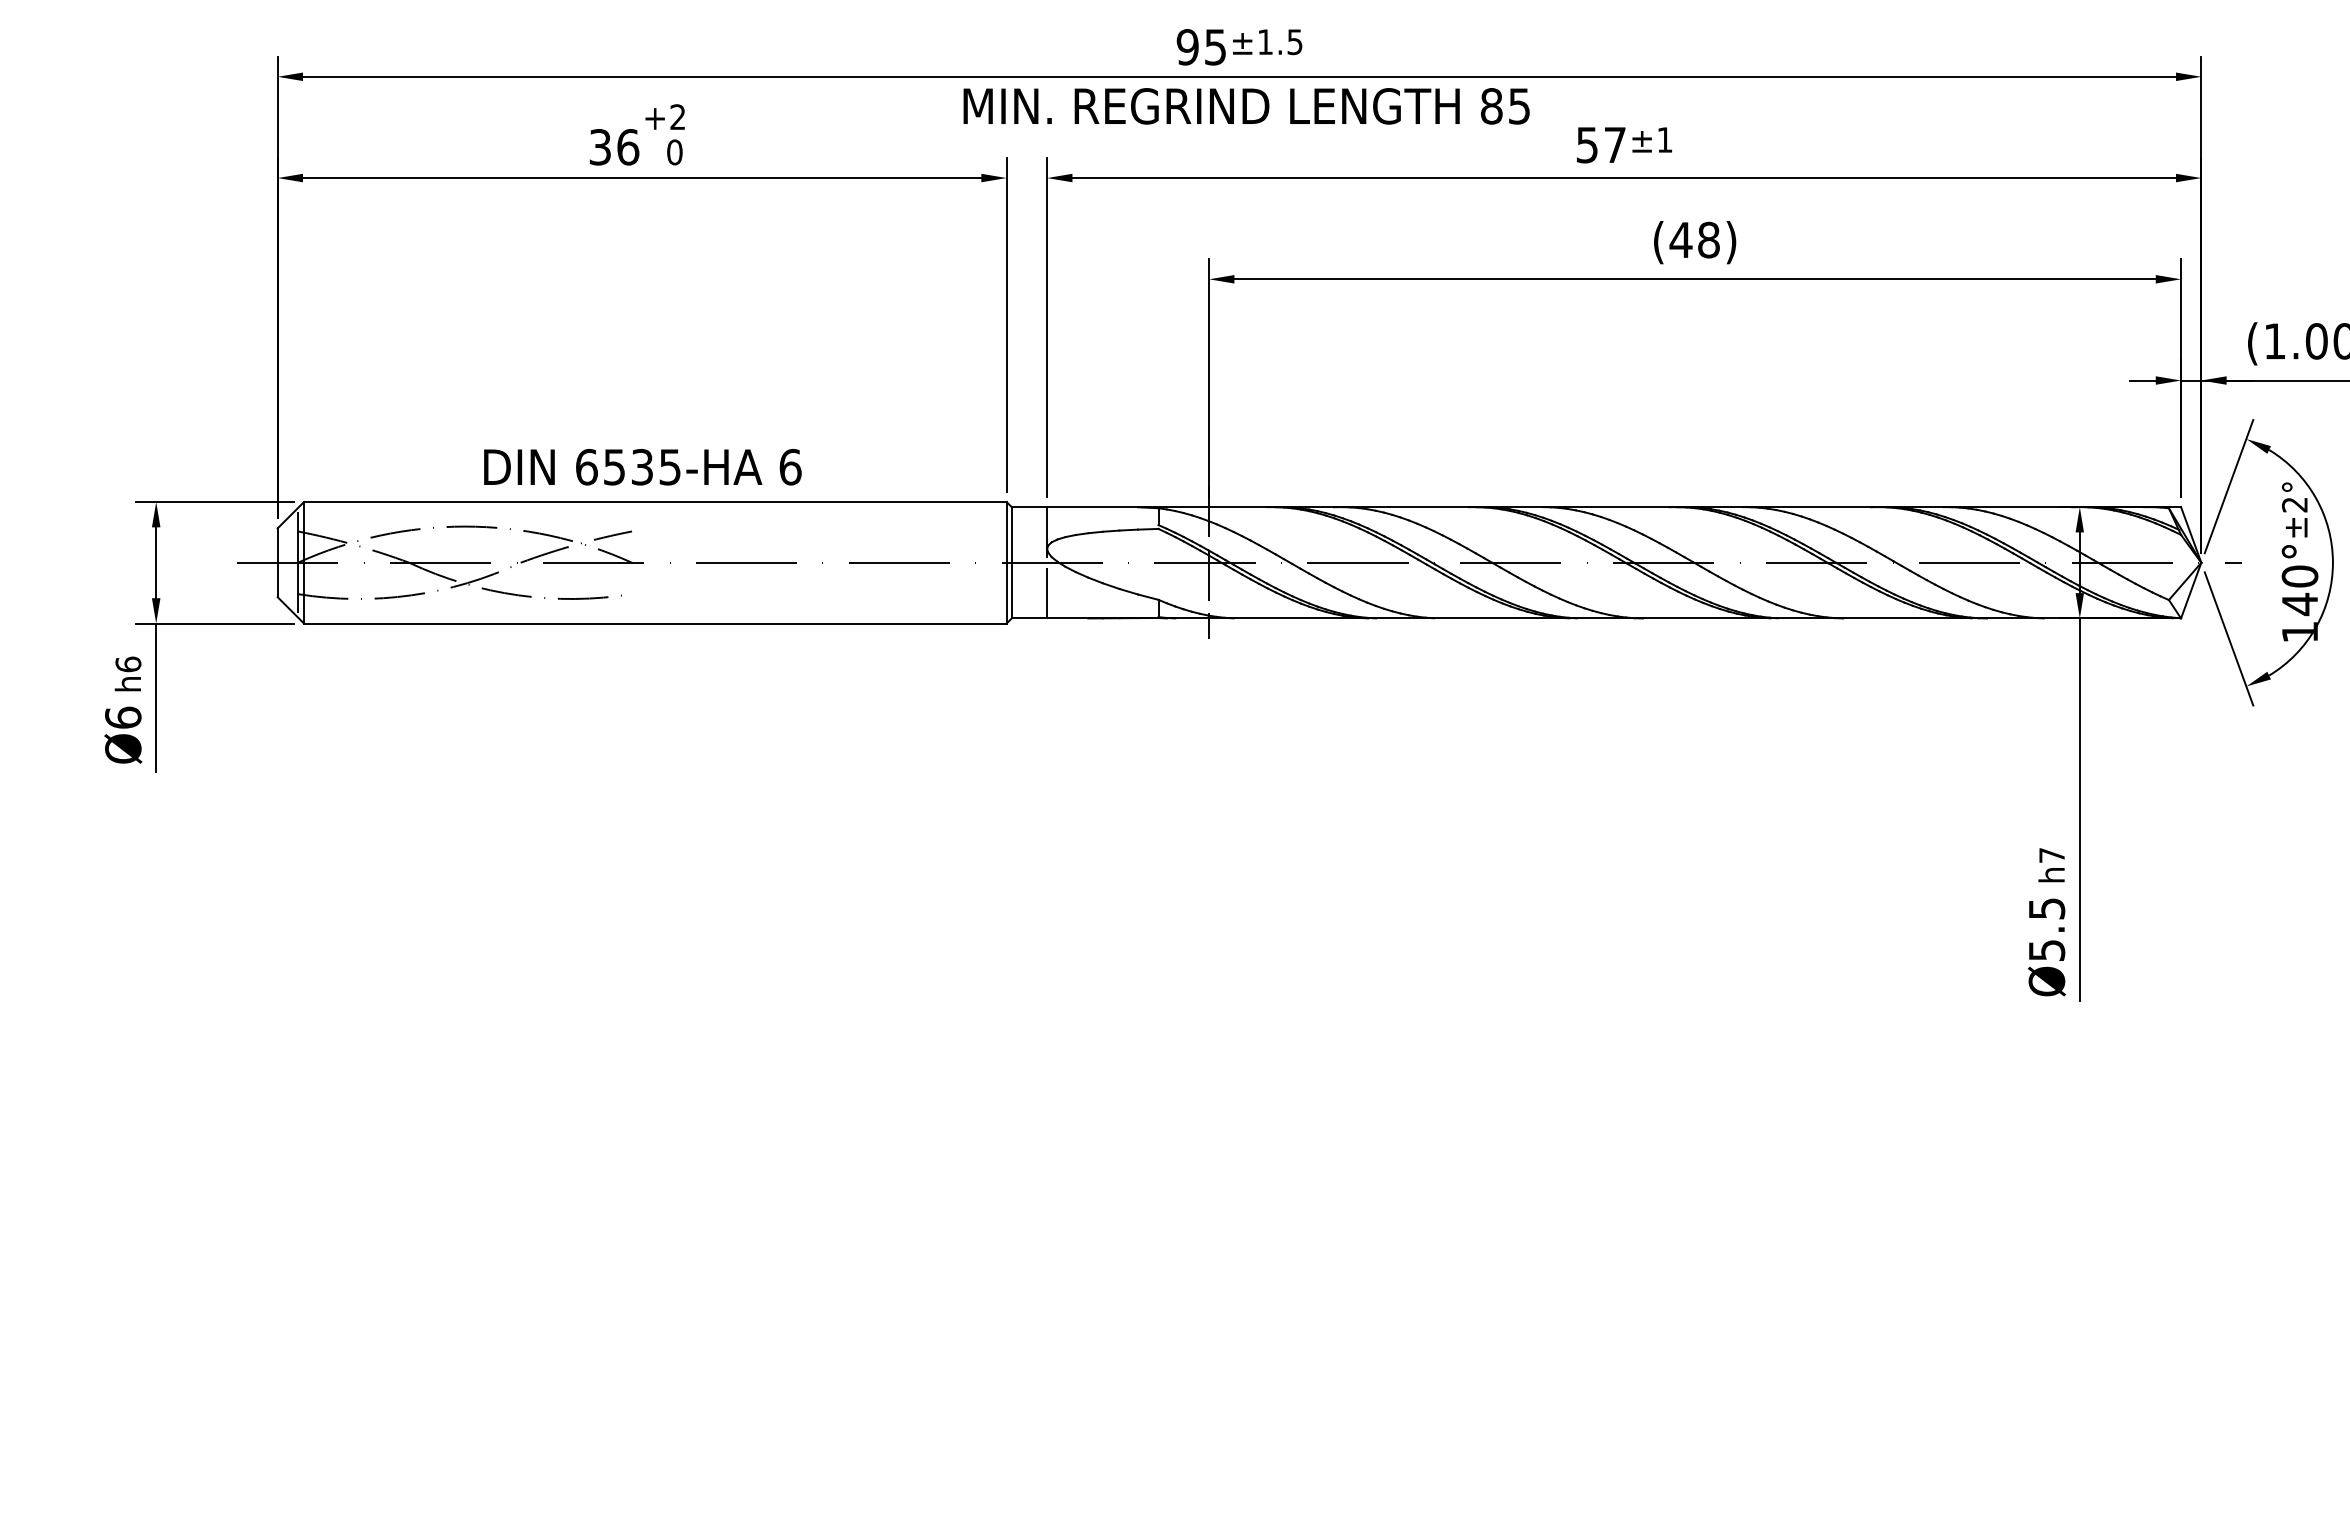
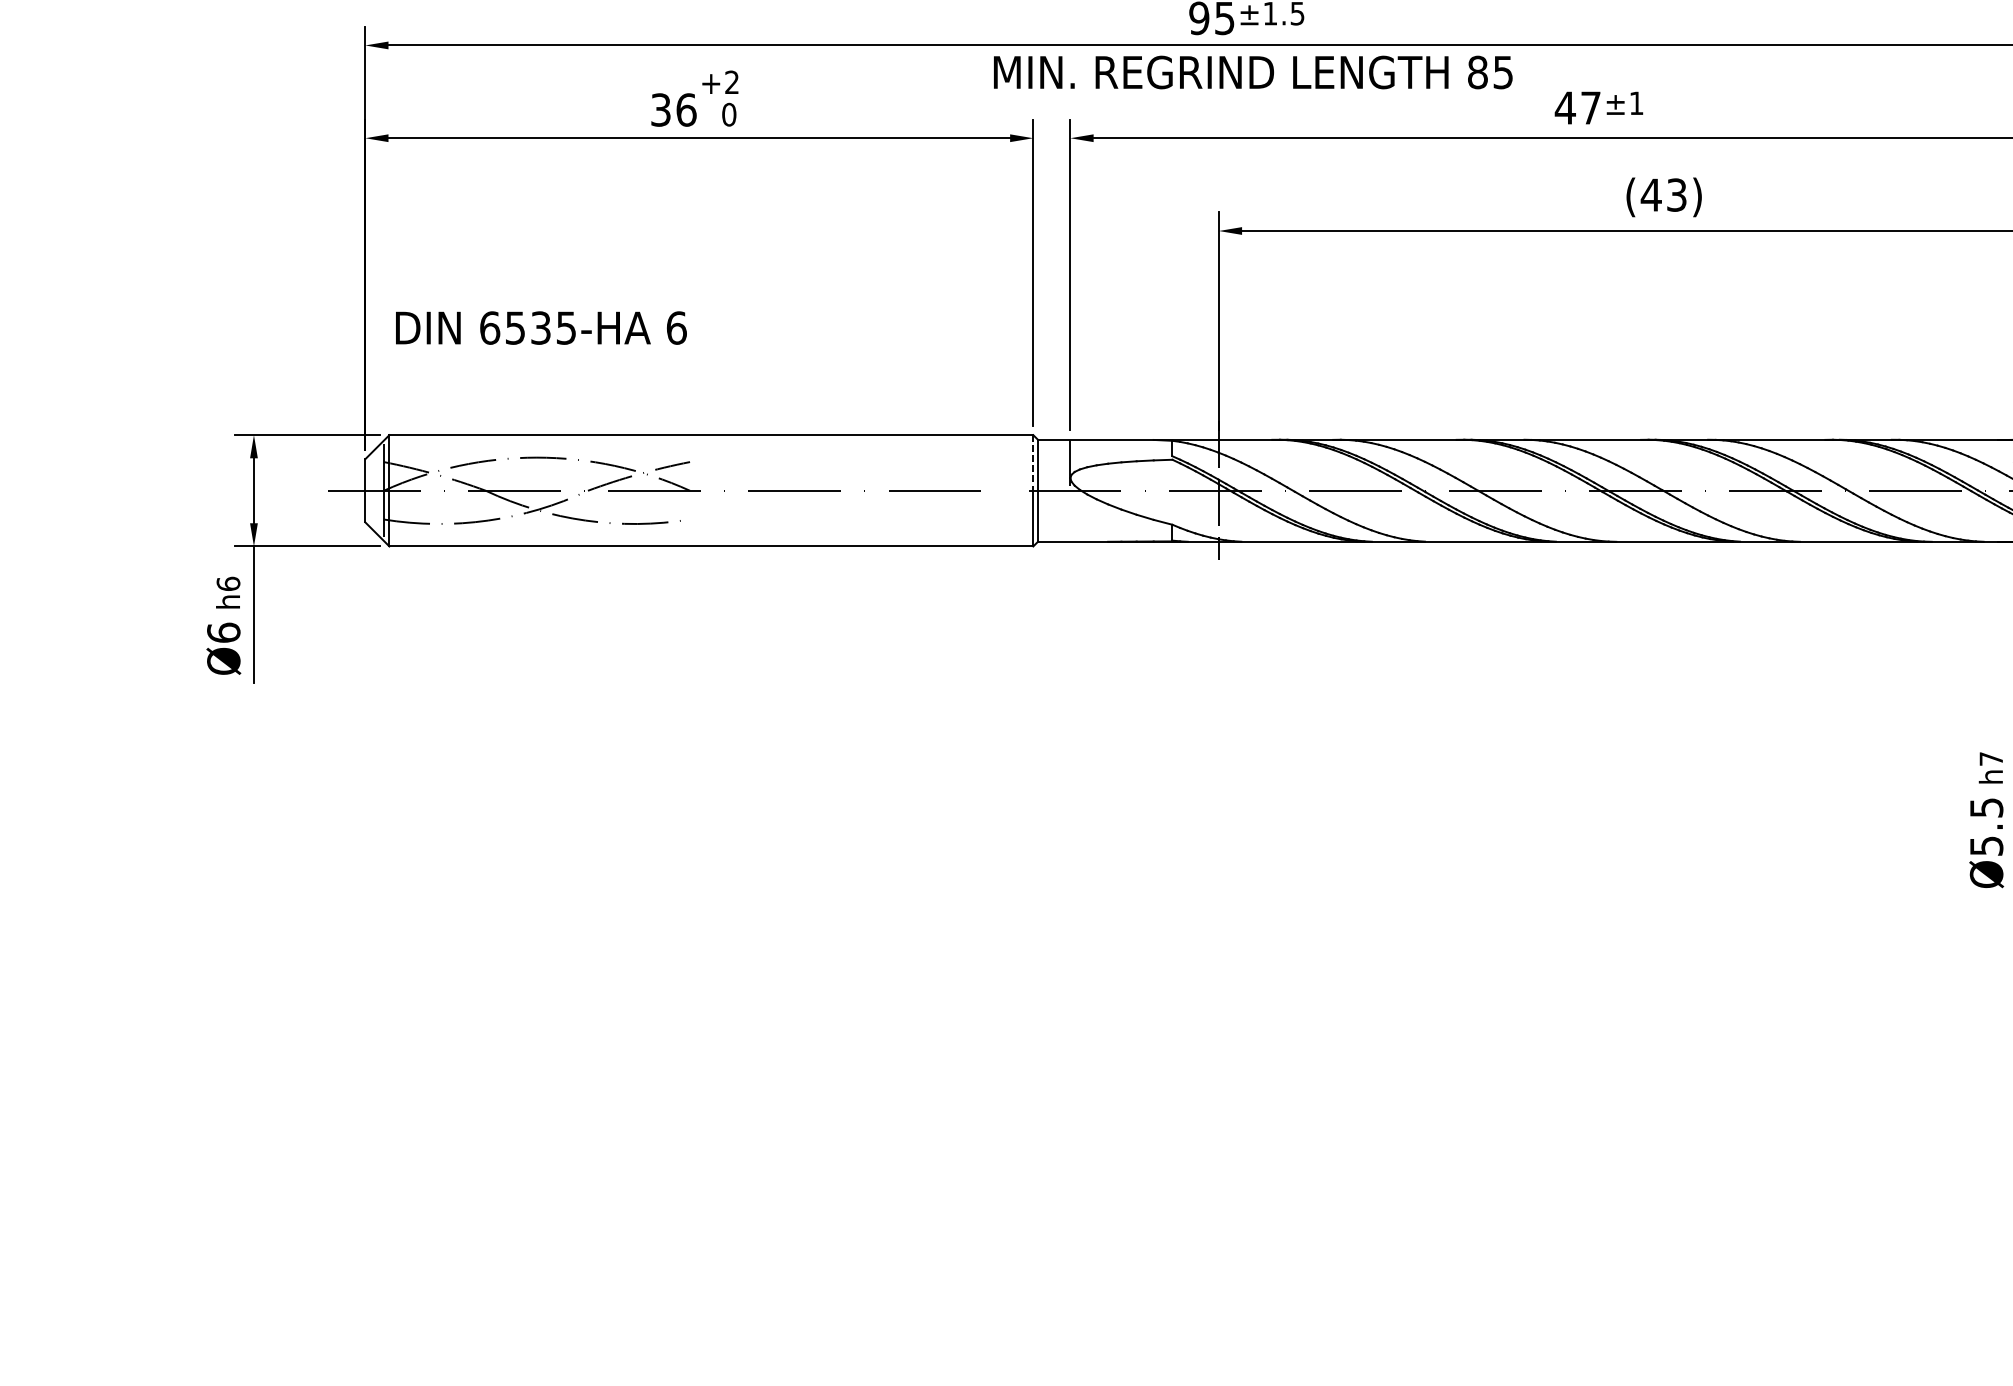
text: (1586, 145) -> (1564, 108), 57 -> 47
text: (1708, 239) -> (1676, 194), (48) -> (43)
text: (642, 467) -> (541, 328), moved
line: (1006, 532) -> (1033, 463), solid -> dashed
line: (1047, 590) -> (1070, 516), removed

